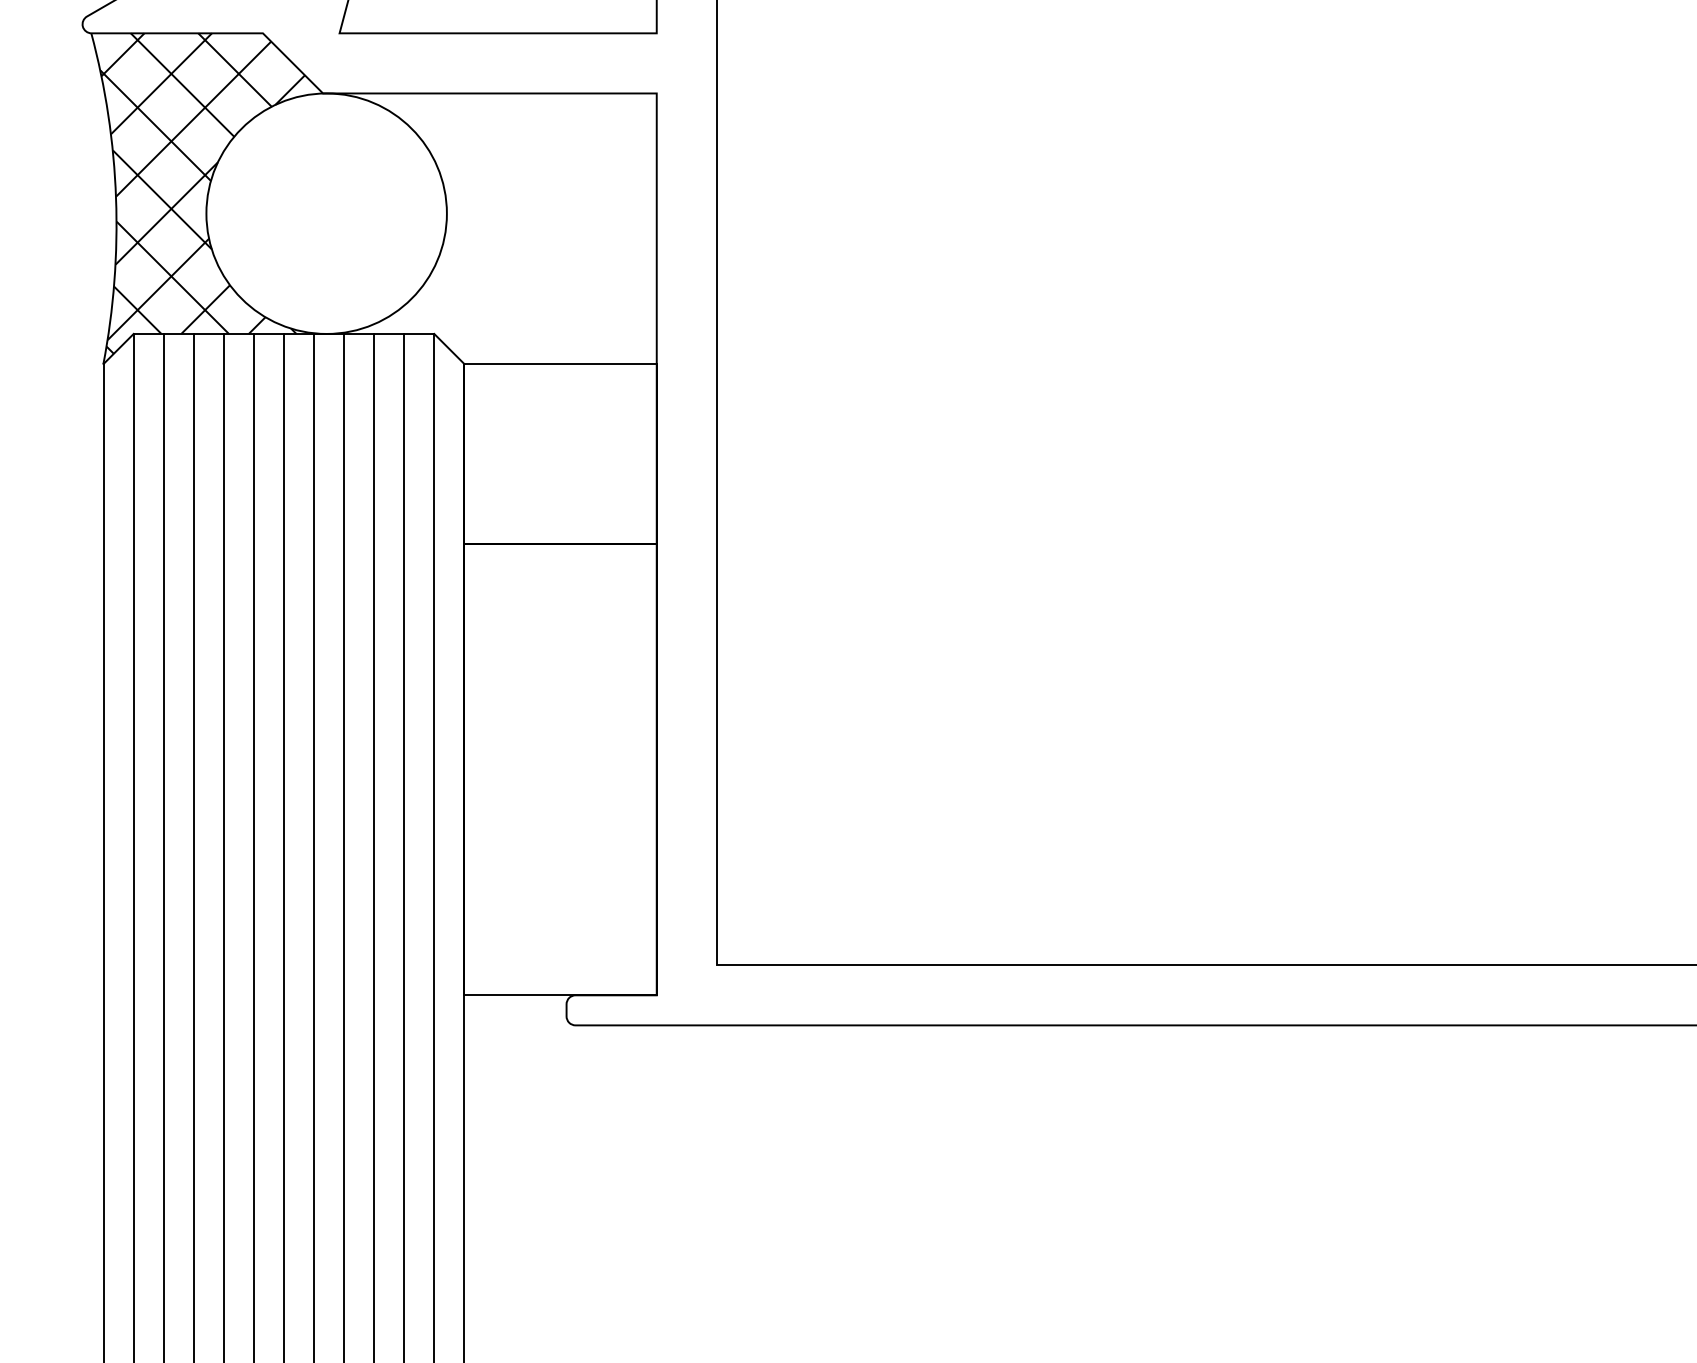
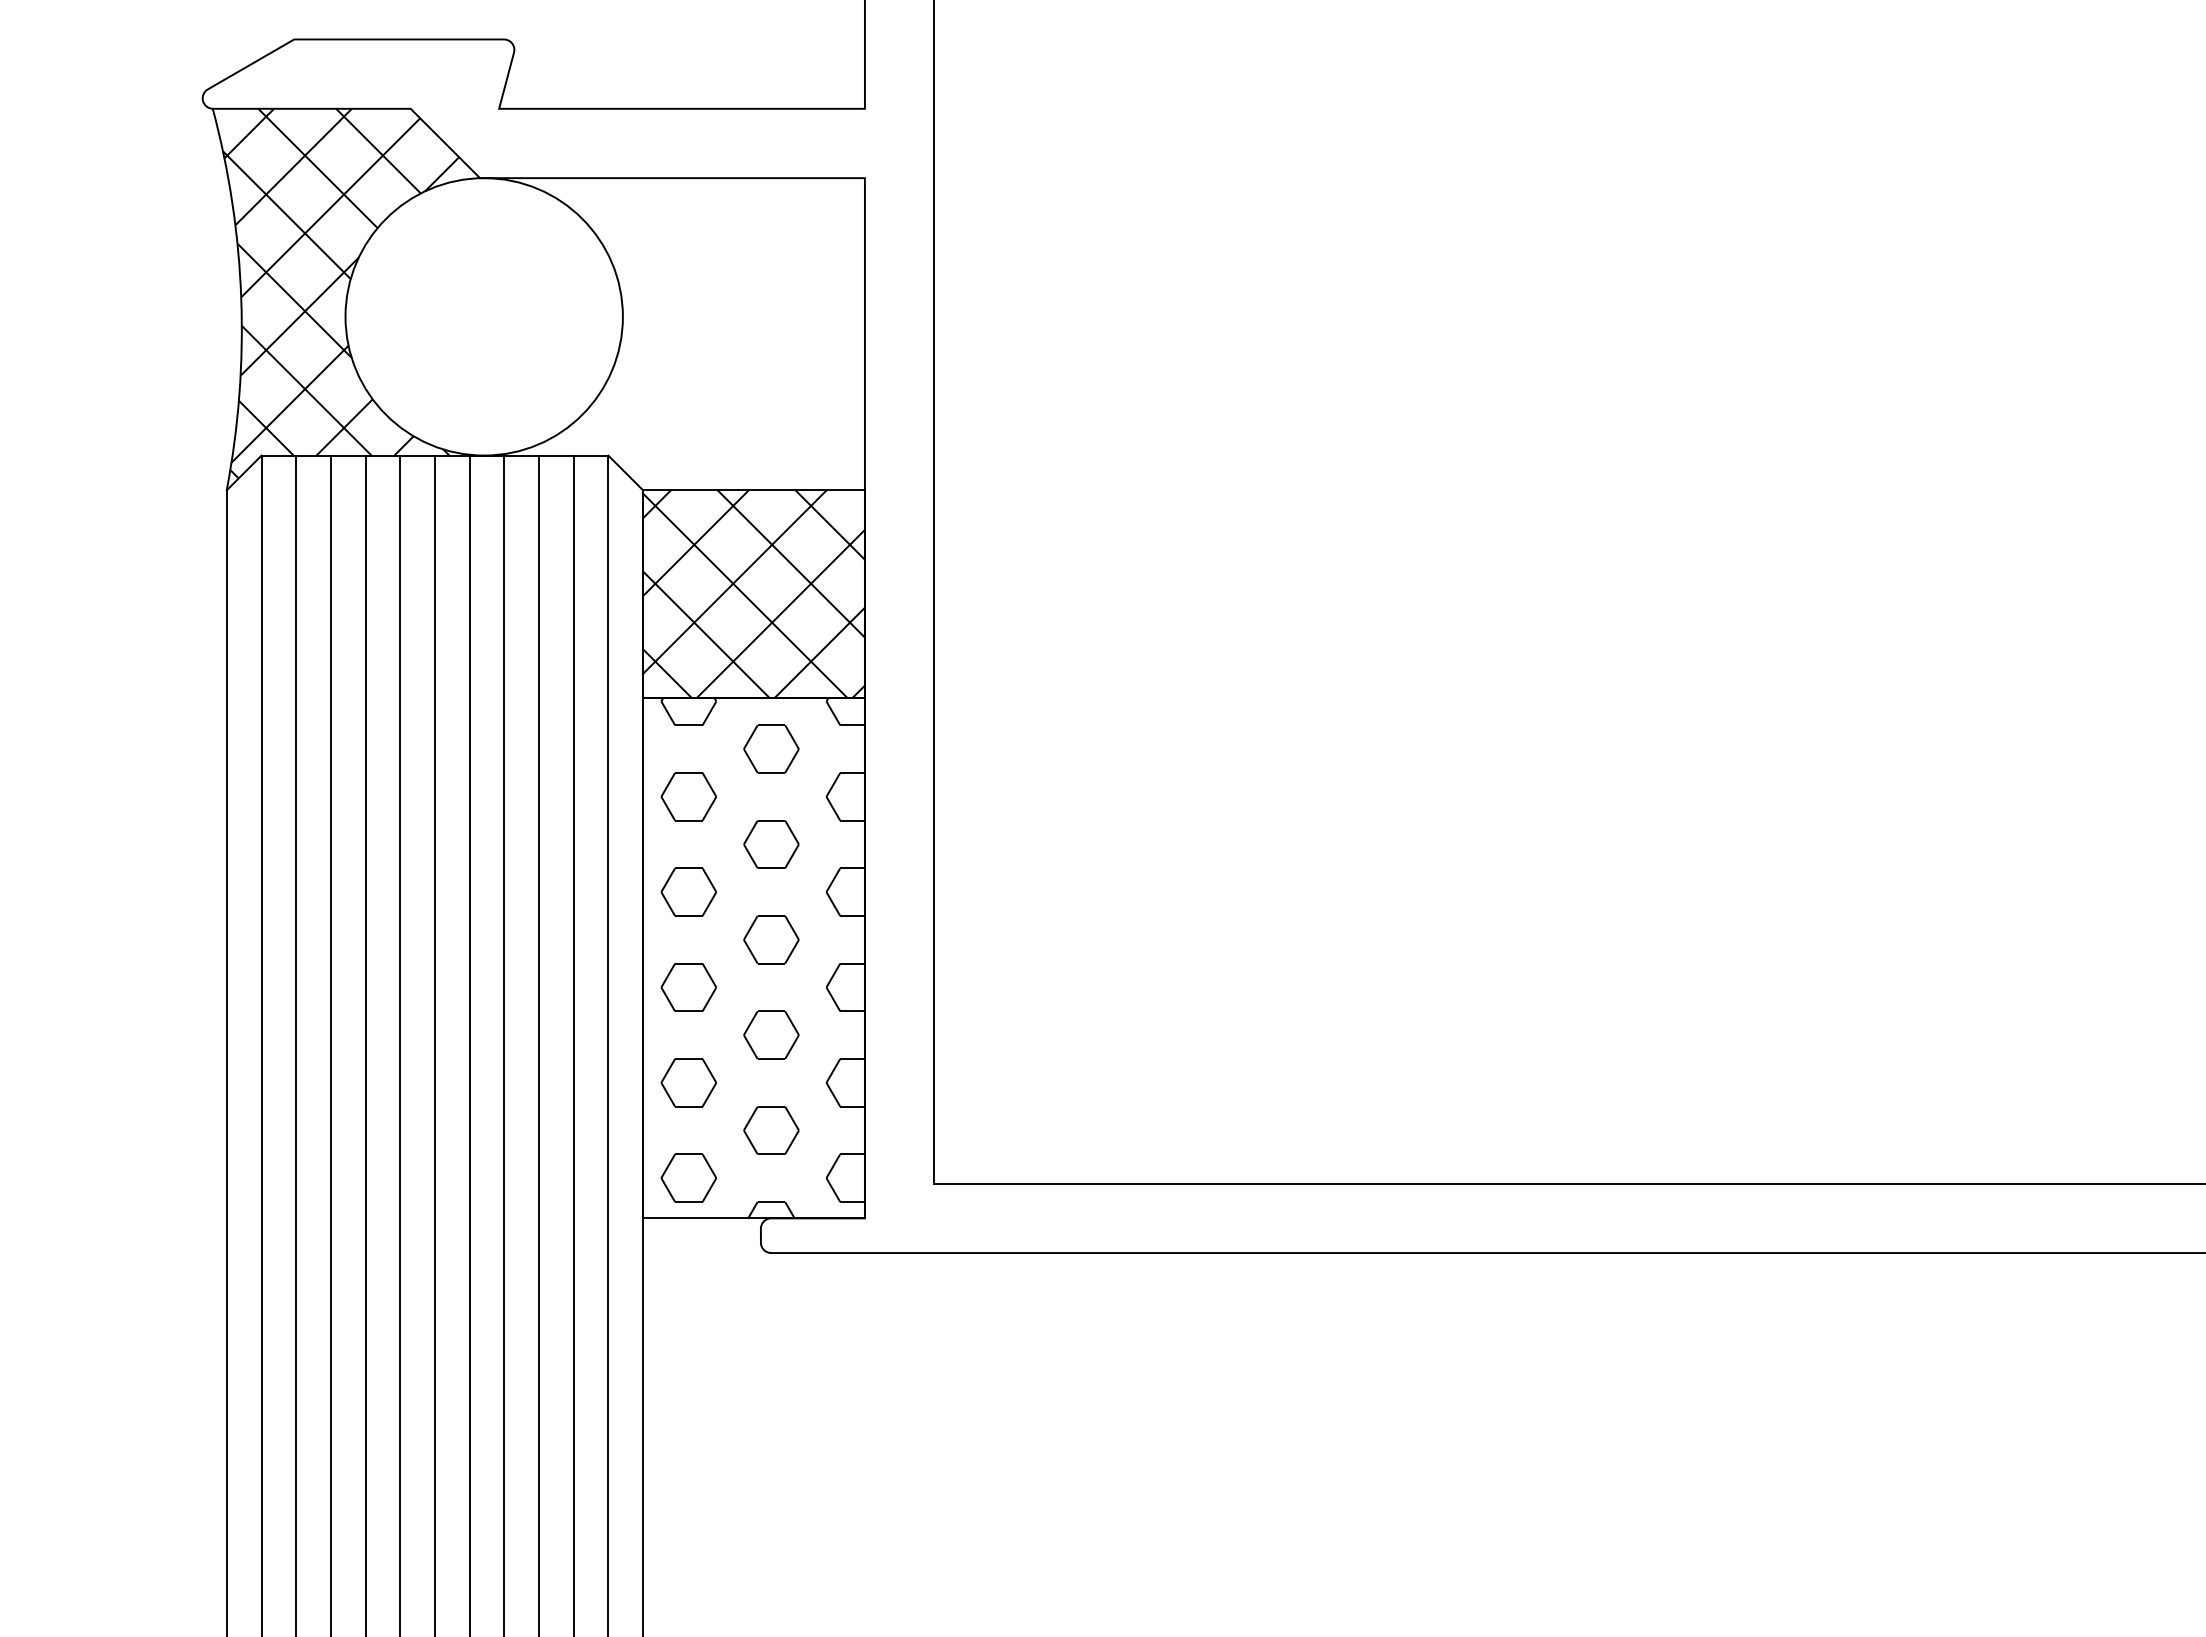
hatch: (560, 454) -> (753, 594), added
hatch: (567, 770) -> (762, 958), added

